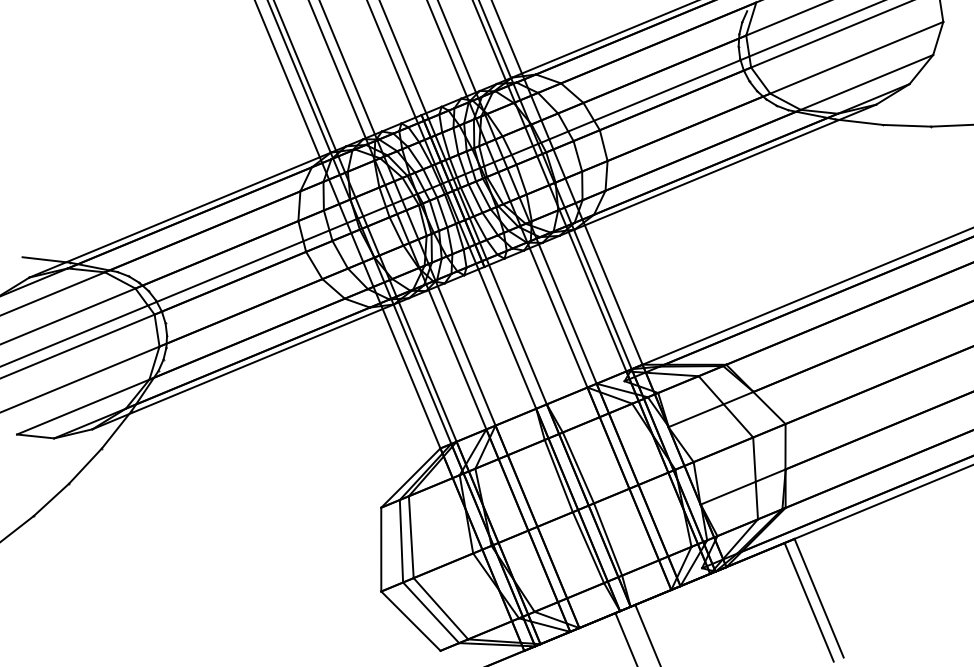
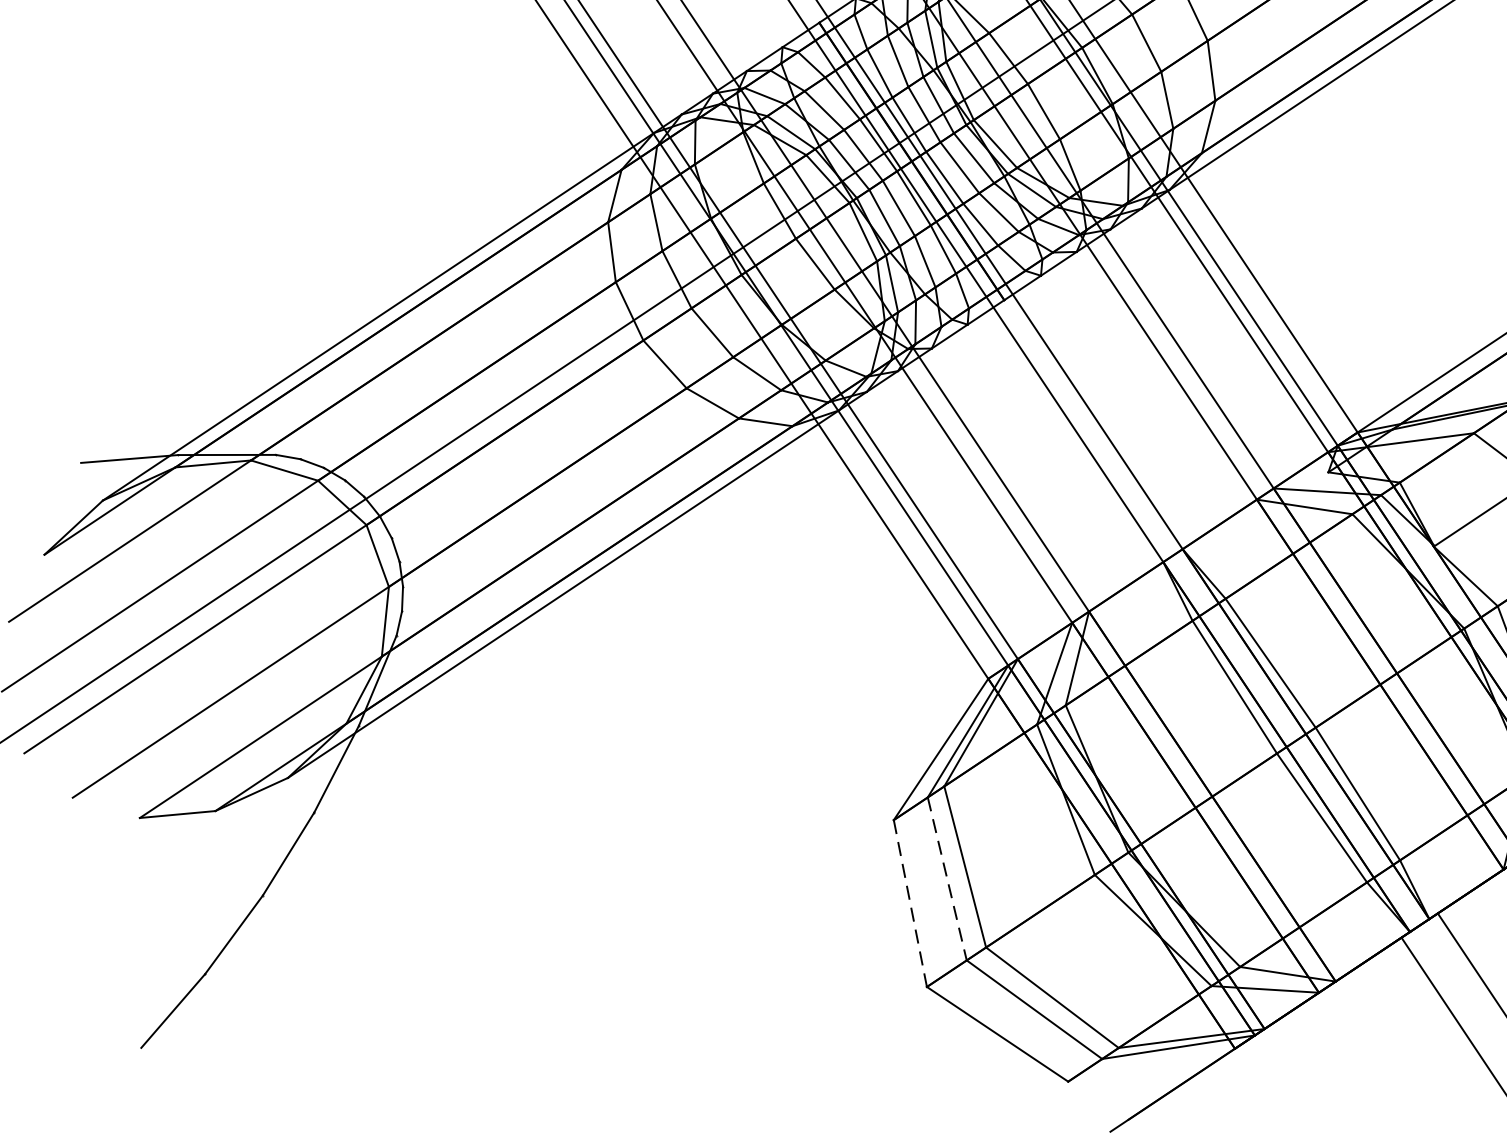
line: (401, 541) -> (947, 879), solid -> dashed
line: (381, 549) -> (910, 903), solid -> dashed

